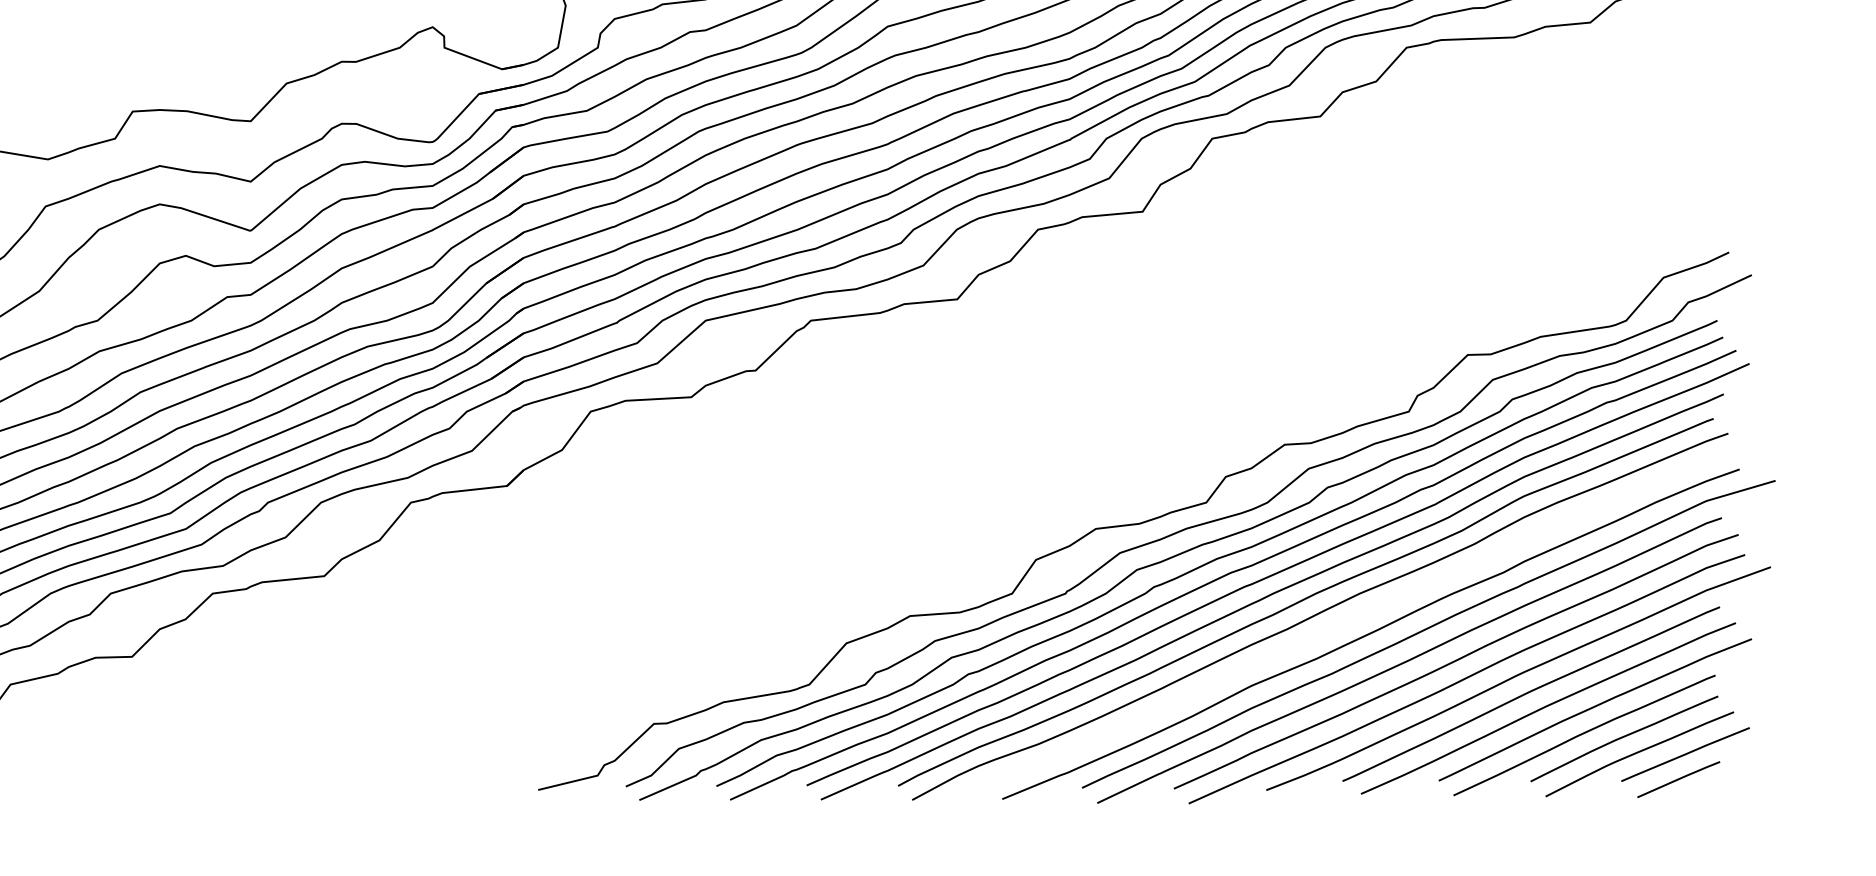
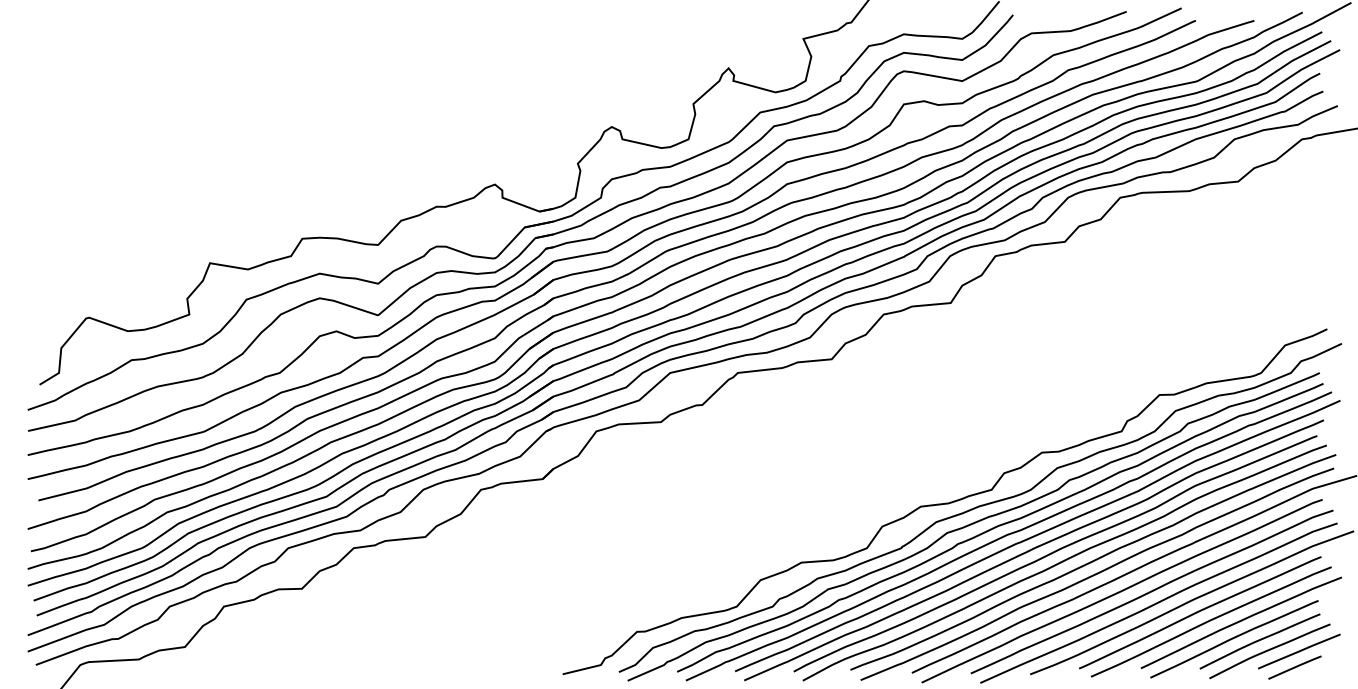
curve: (1364, 615) -> (1093, 562), added

